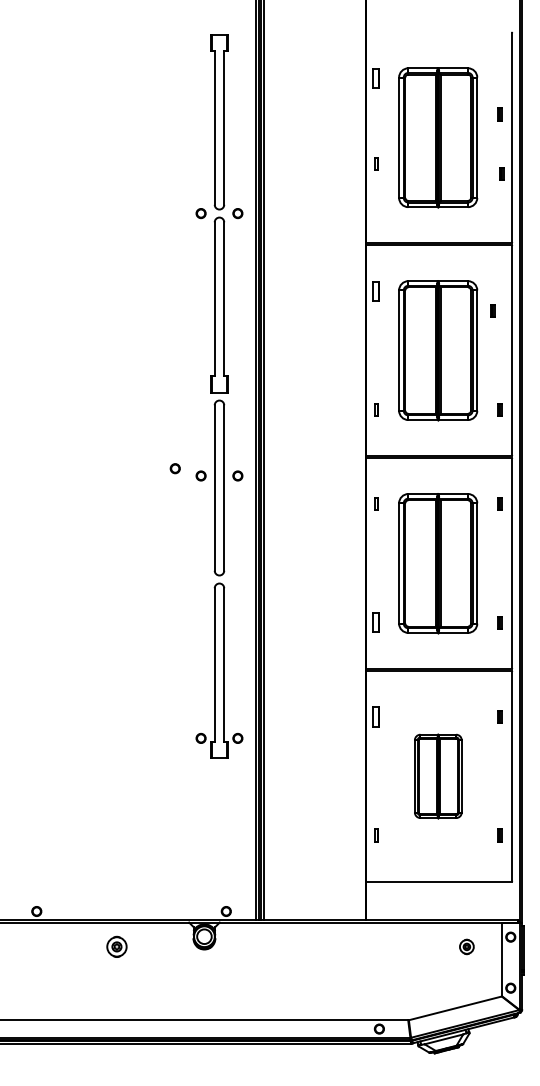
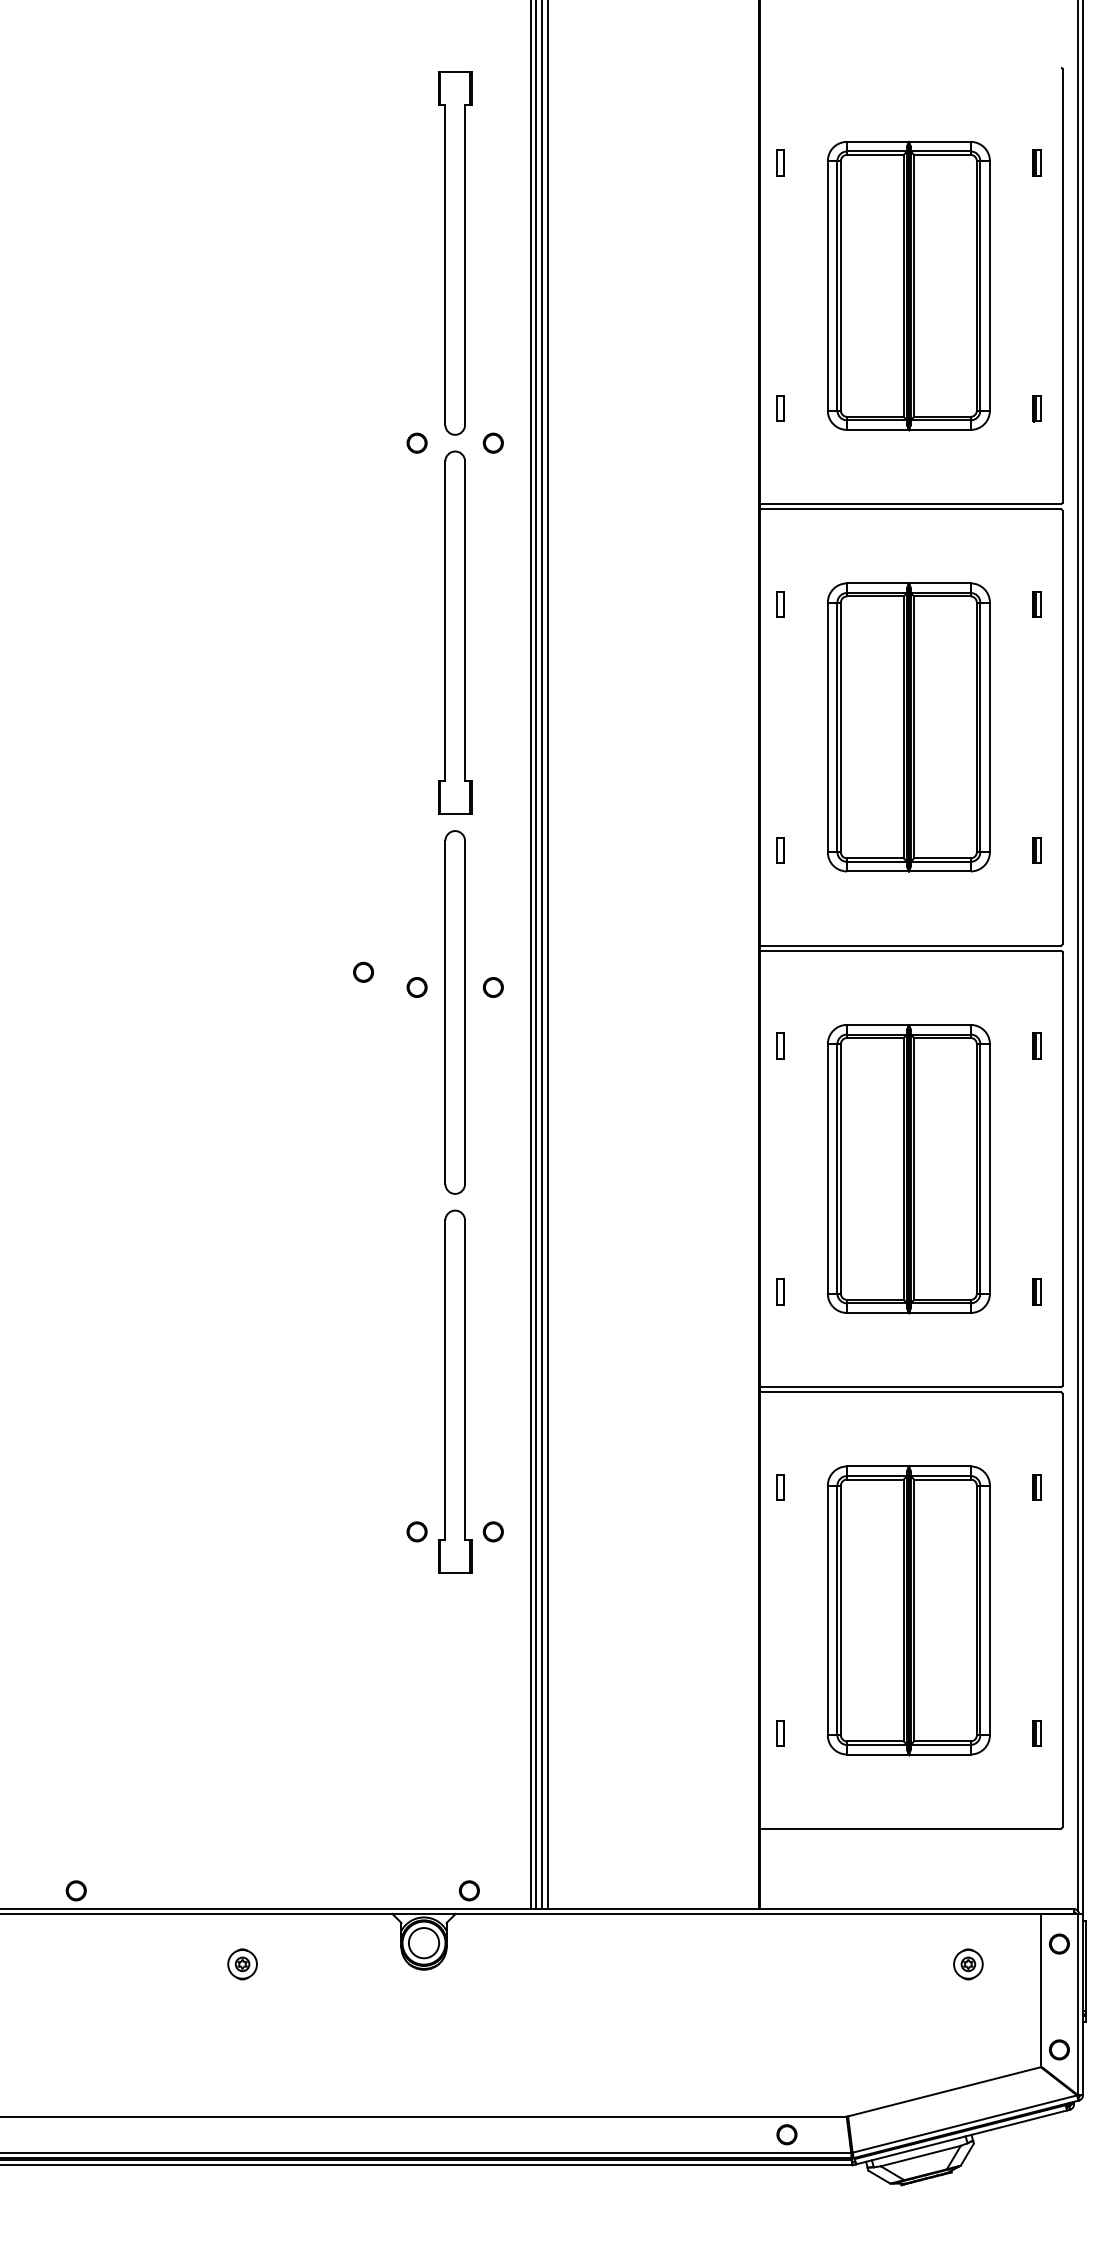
part: (376, 78) -> (780, 163), size x0.62
part: (499, 114) -> (1036, 163), moved
part: (376, 163) -> (780, 407), moved
part: (501, 173) -> (1036, 407), moved
part: (376, 290) -> (780, 602), size x0.62
part: (492, 310) -> (1036, 602), moved
part: (376, 622) -> (780, 1291), size x0.62
part: (376, 716) -> (780, 1486), size x0.62
part: (438, 776) -> (909, 1610), size x1.67
part: (116, 946) -> (241, 1963), size x0.71

